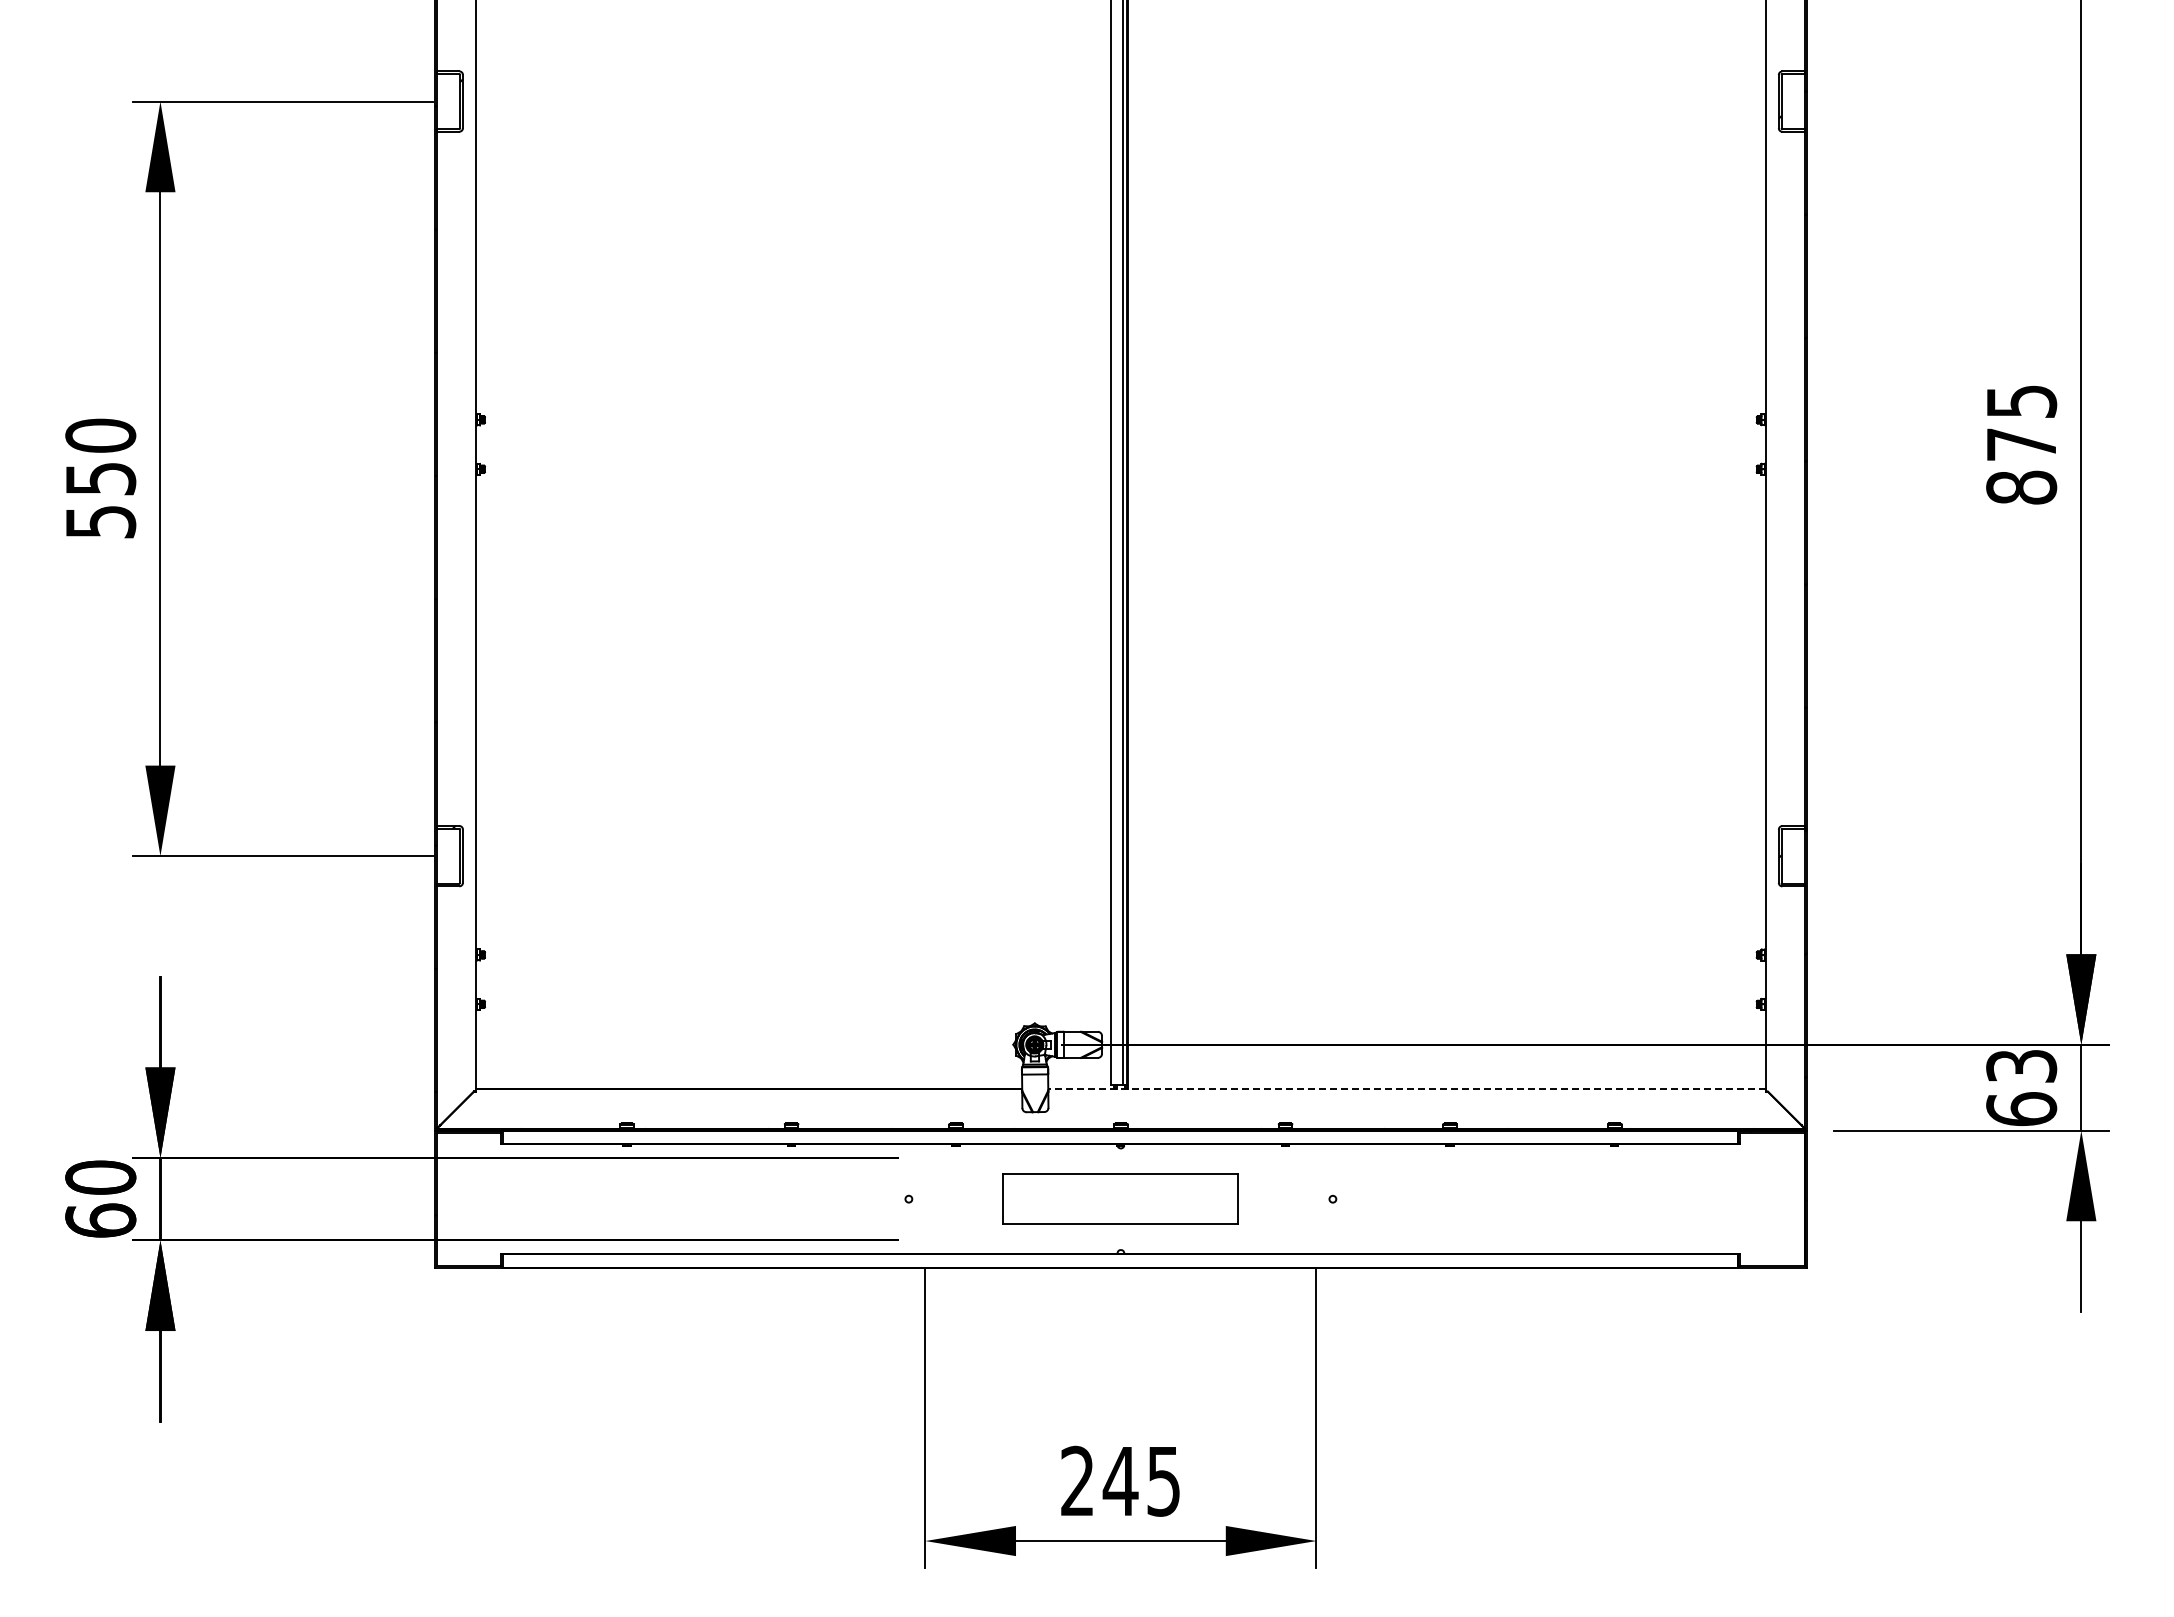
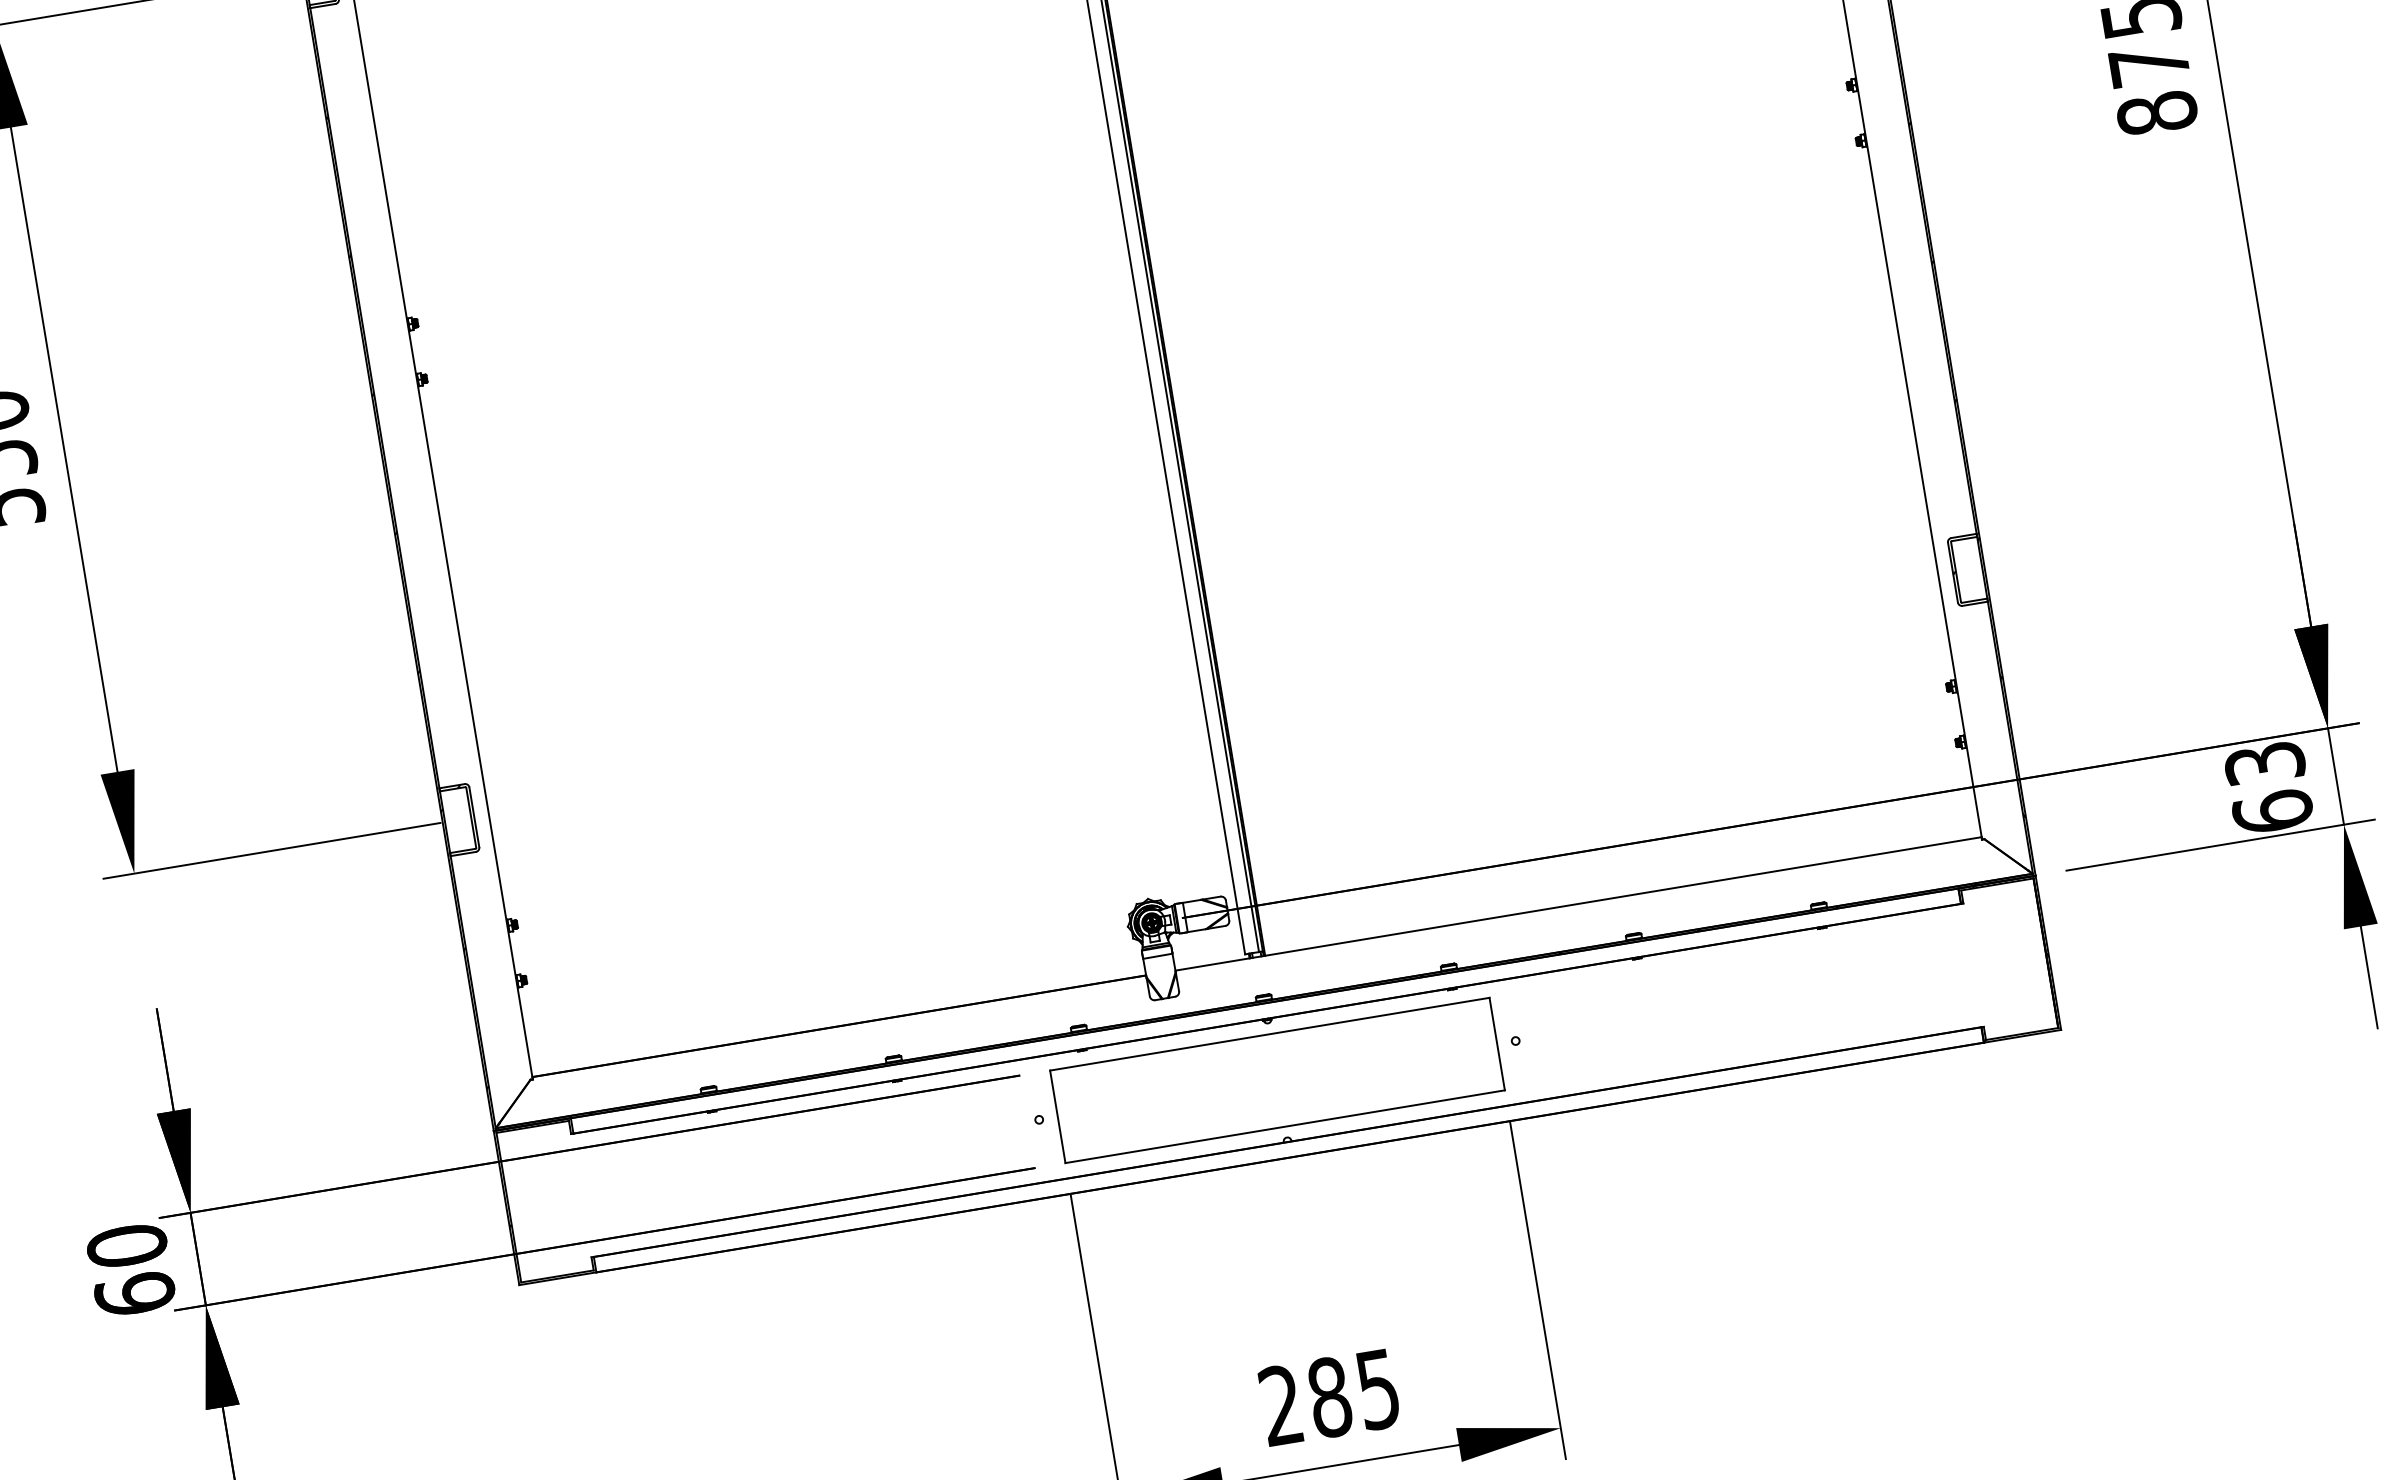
line: (1406, 1089) -> (1577, 904), dashed -> solid
part: (1120, 1198) -> (1276, 1079), size x1.67
text: (1120, 1480) -> (1329, 1396), 245 -> 285

